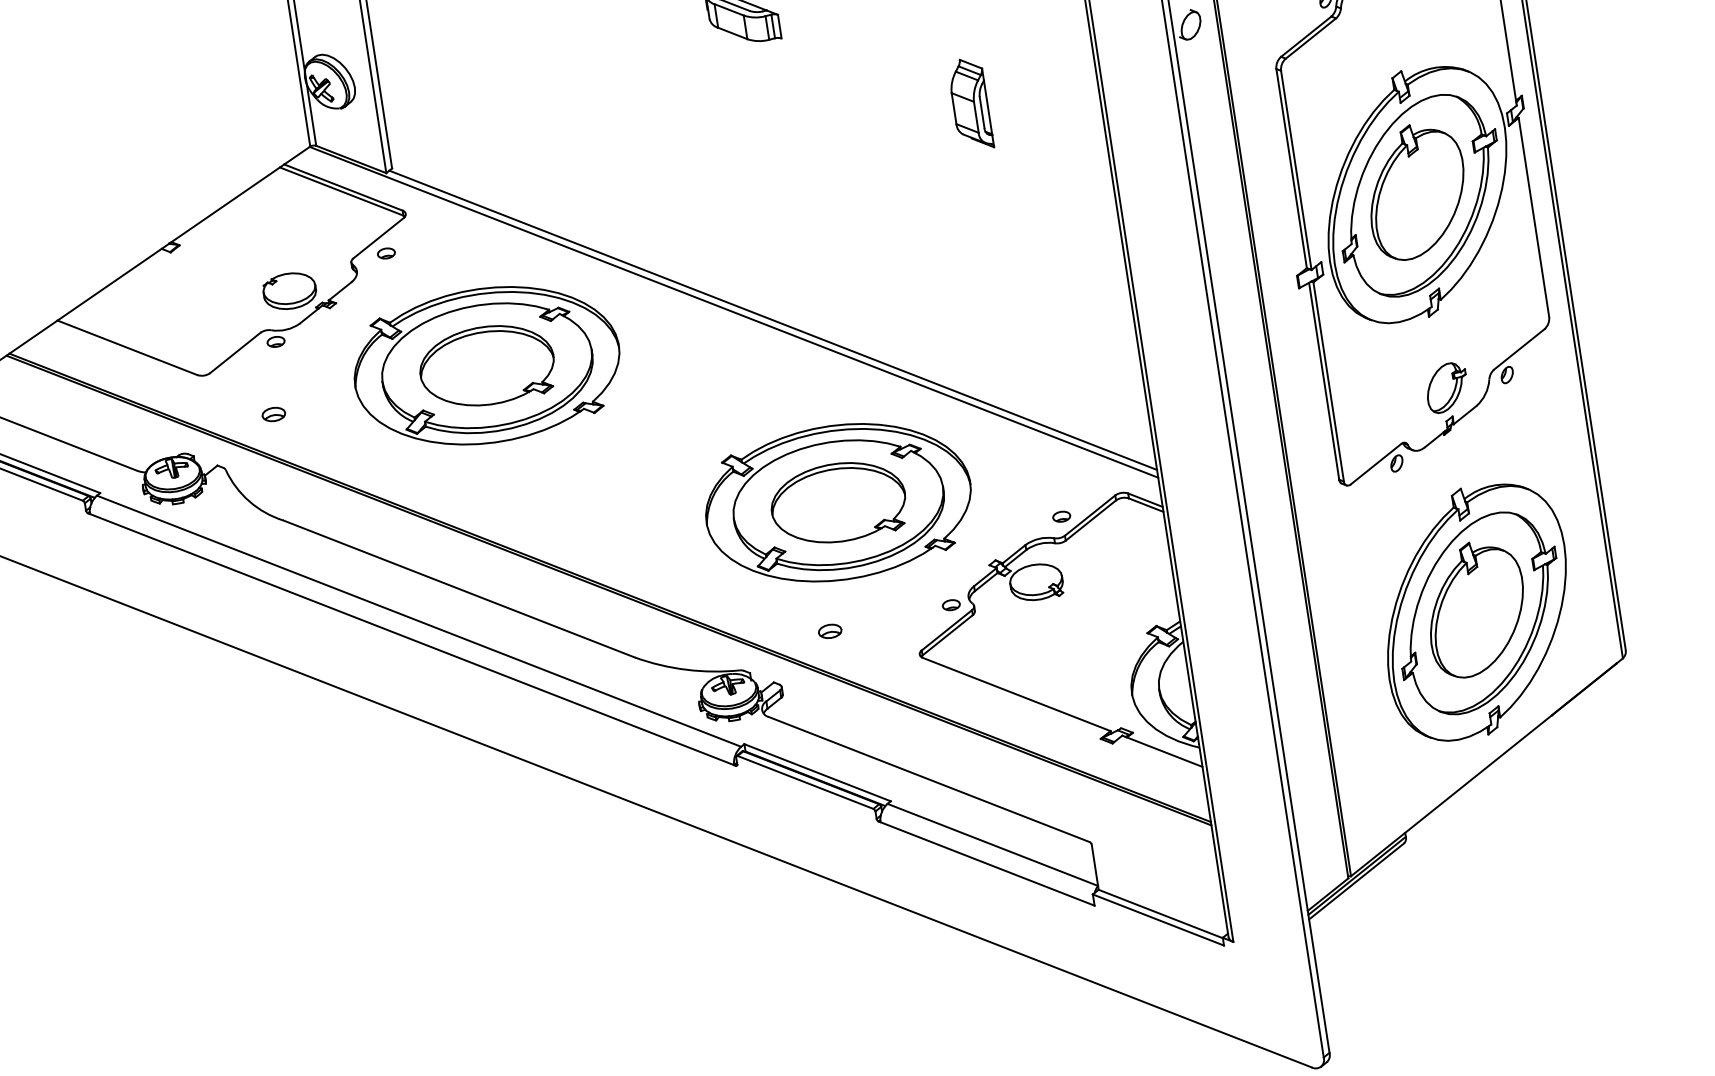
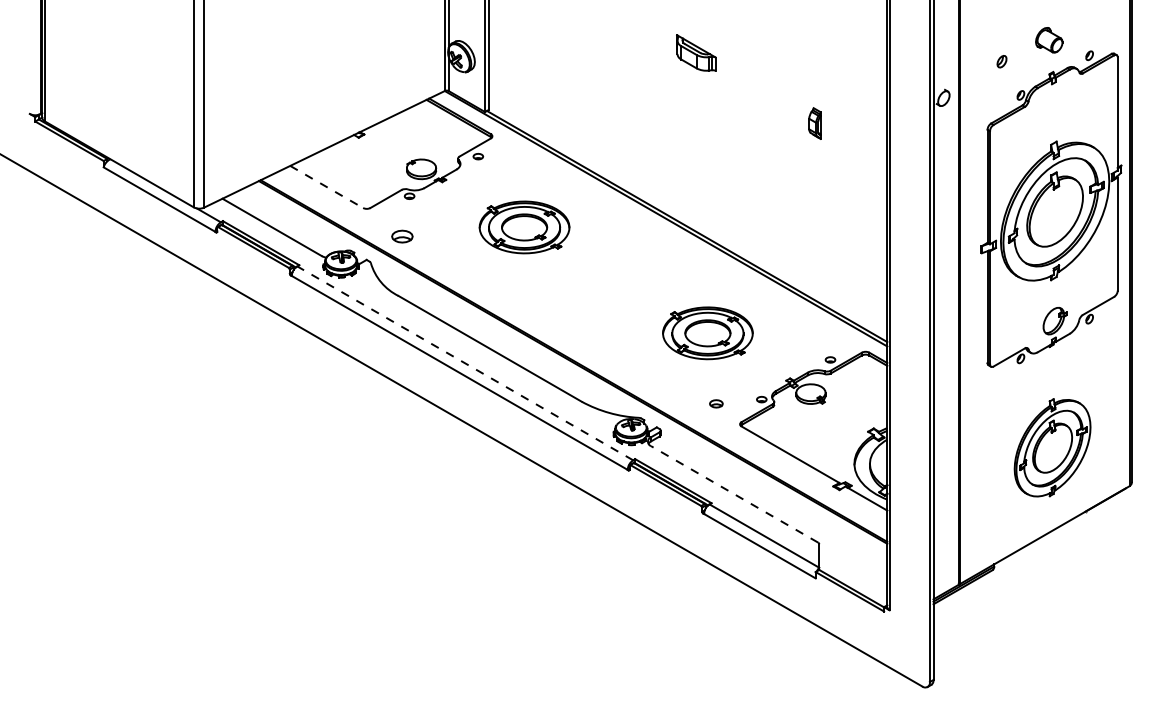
part: (969, 104) -> (814, 123), size x0.6
line: (128, 348) -> (327, 187), solid -> dashed
part: (486, 365) -> (524, 227), size x0.6
part: (272, 413) -> (401, 235), size x1.6
part: (837, 503) -> (707, 333), size x0.6
part: (1476, 611) -> (1052, 447), size x0.7
line: (419, 621) -> (465, 363), solid -> dashed
part: (830, 630) -> (716, 403), moved
line: (928, 779) -> (734, 494), solid -> dashed

